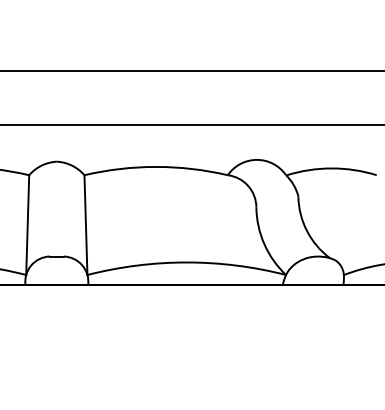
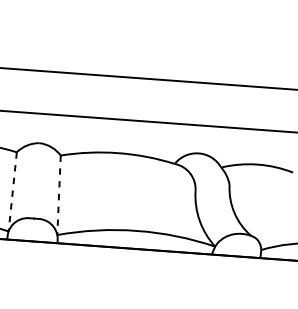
line: (27, 225) -> (12, 192), solid -> dashed
line: (85, 225) -> (58, 195), solid -> dashed

